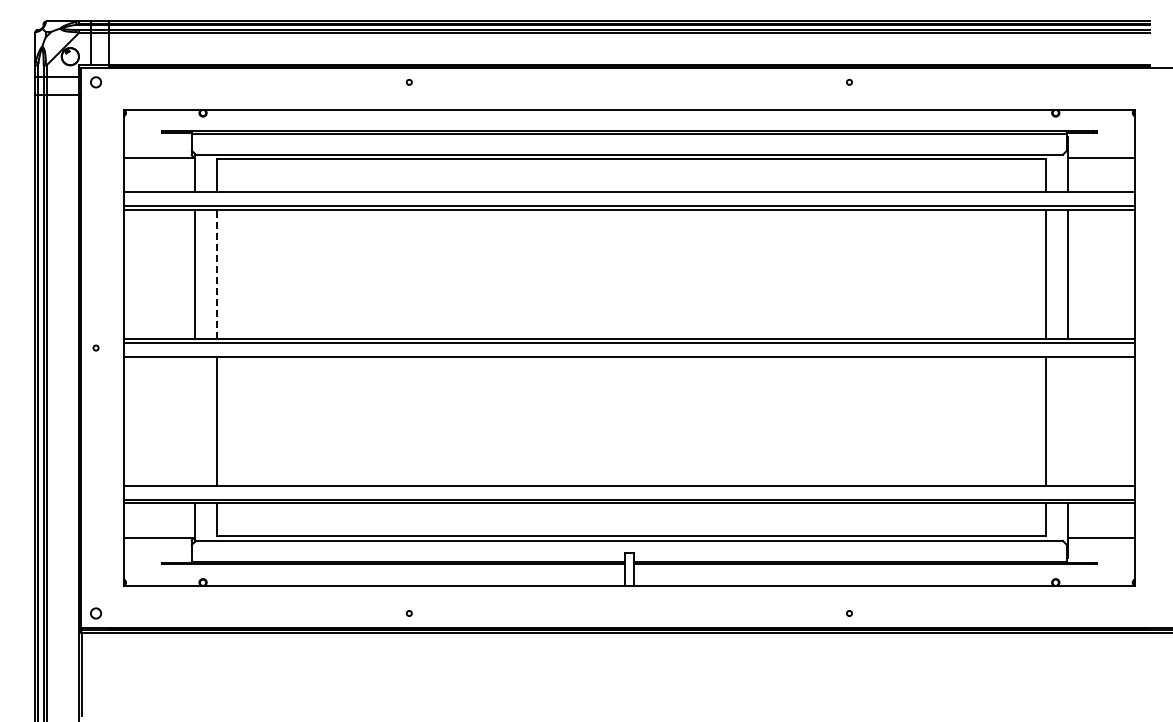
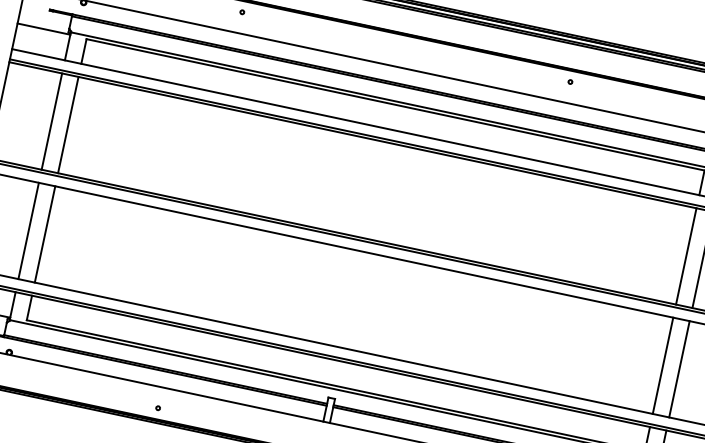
line: (216, 274) -> (68, 124), dashed -> solid
line: (194, 420) -> (28, 230), added
line: (1067, 420) -> (679, 368), added

